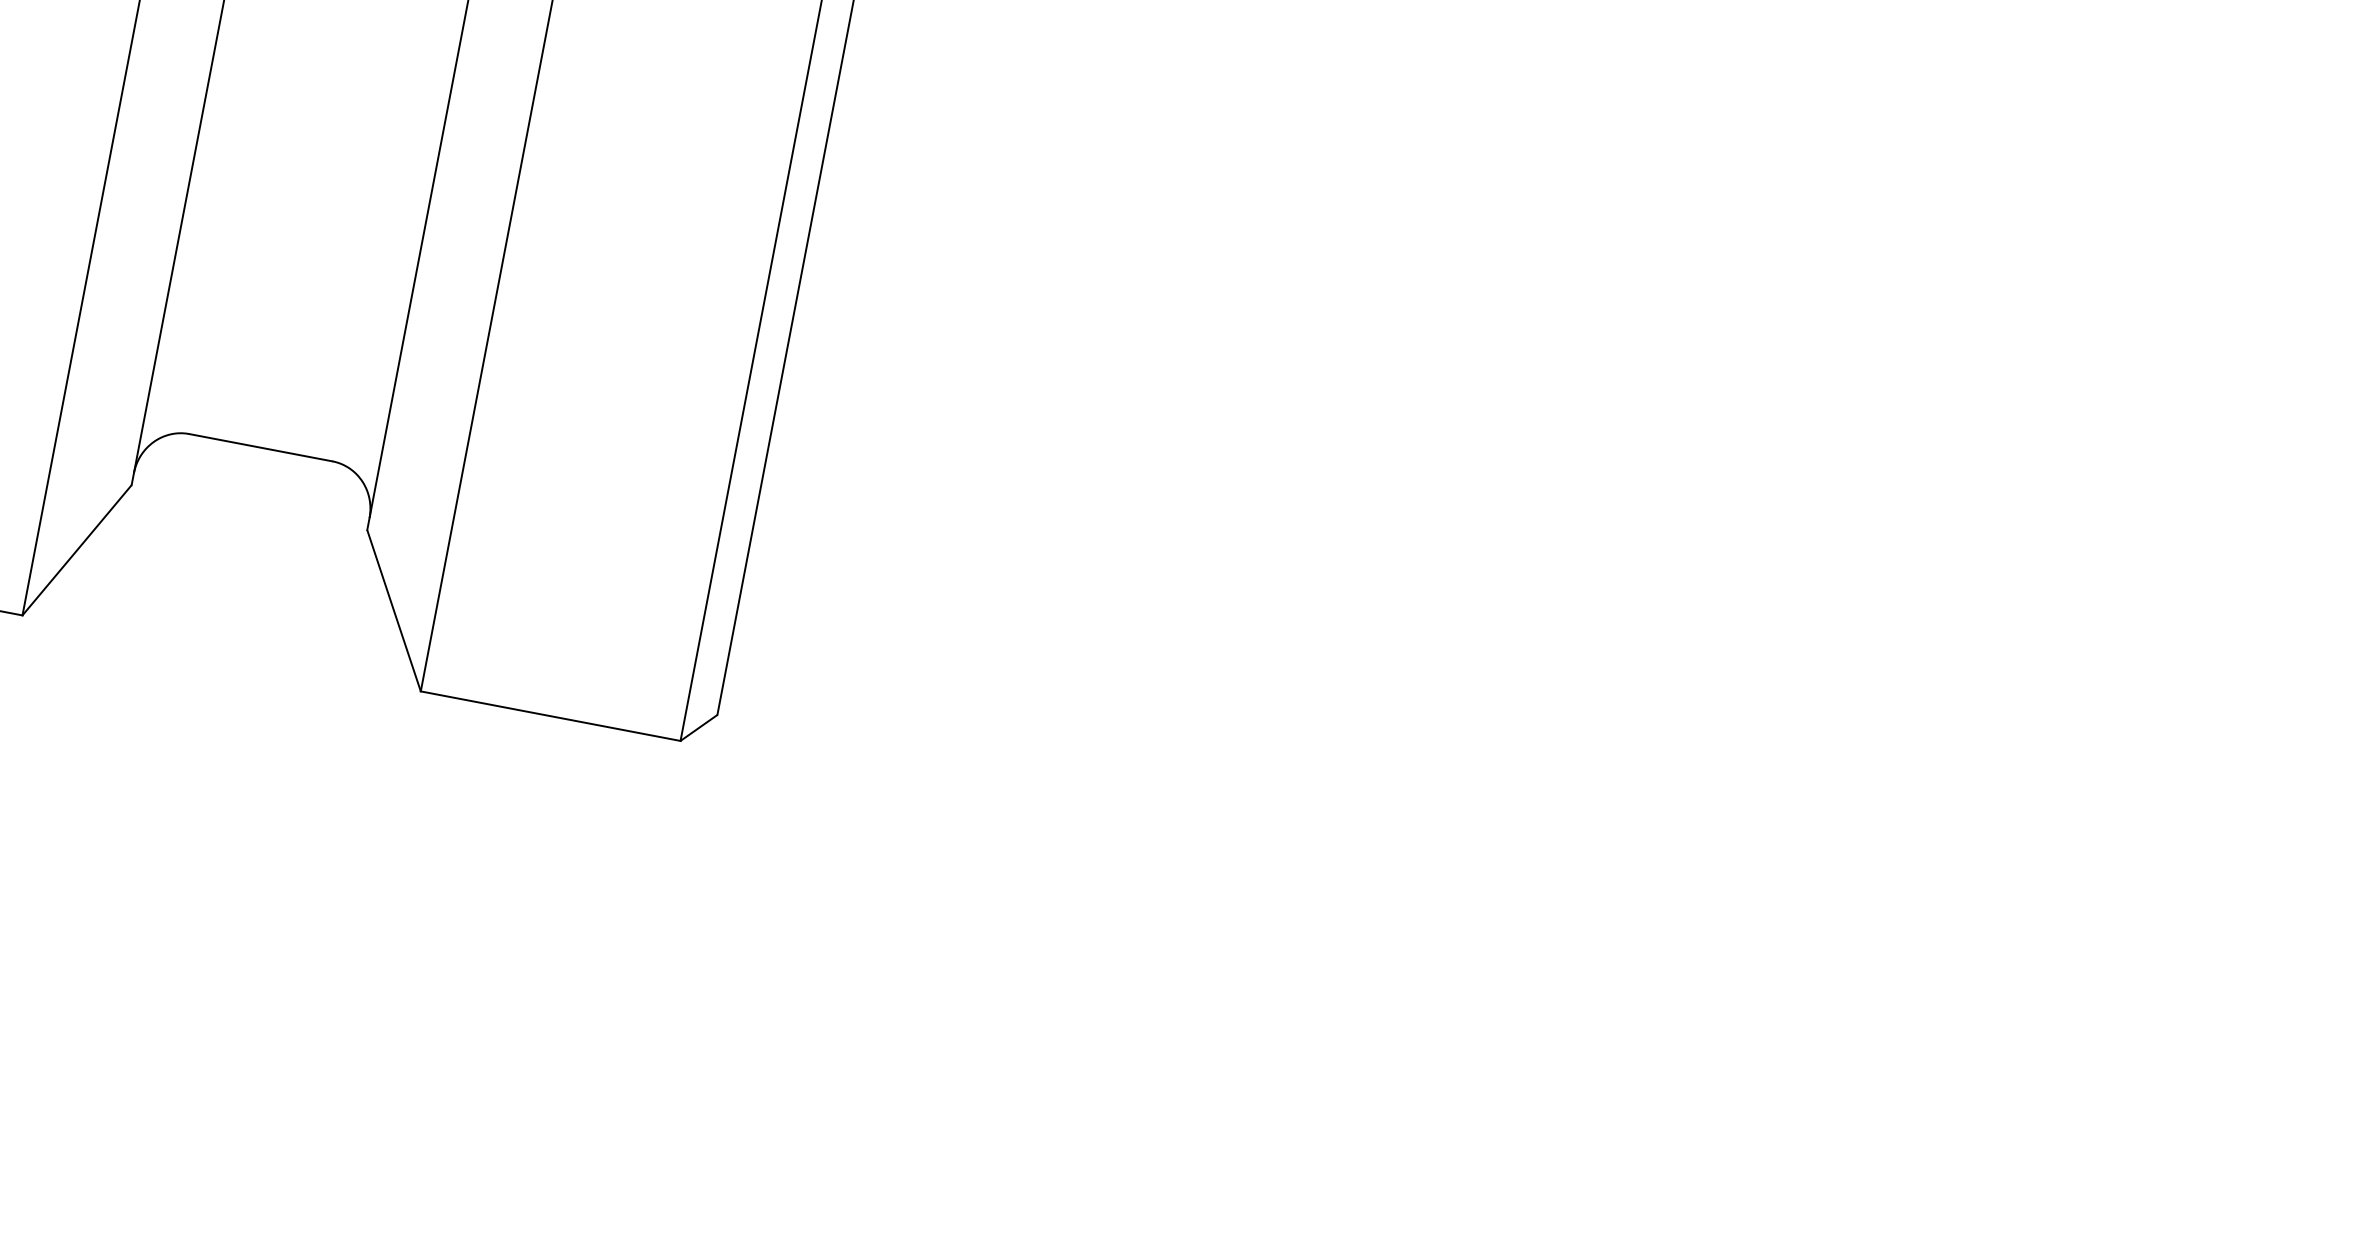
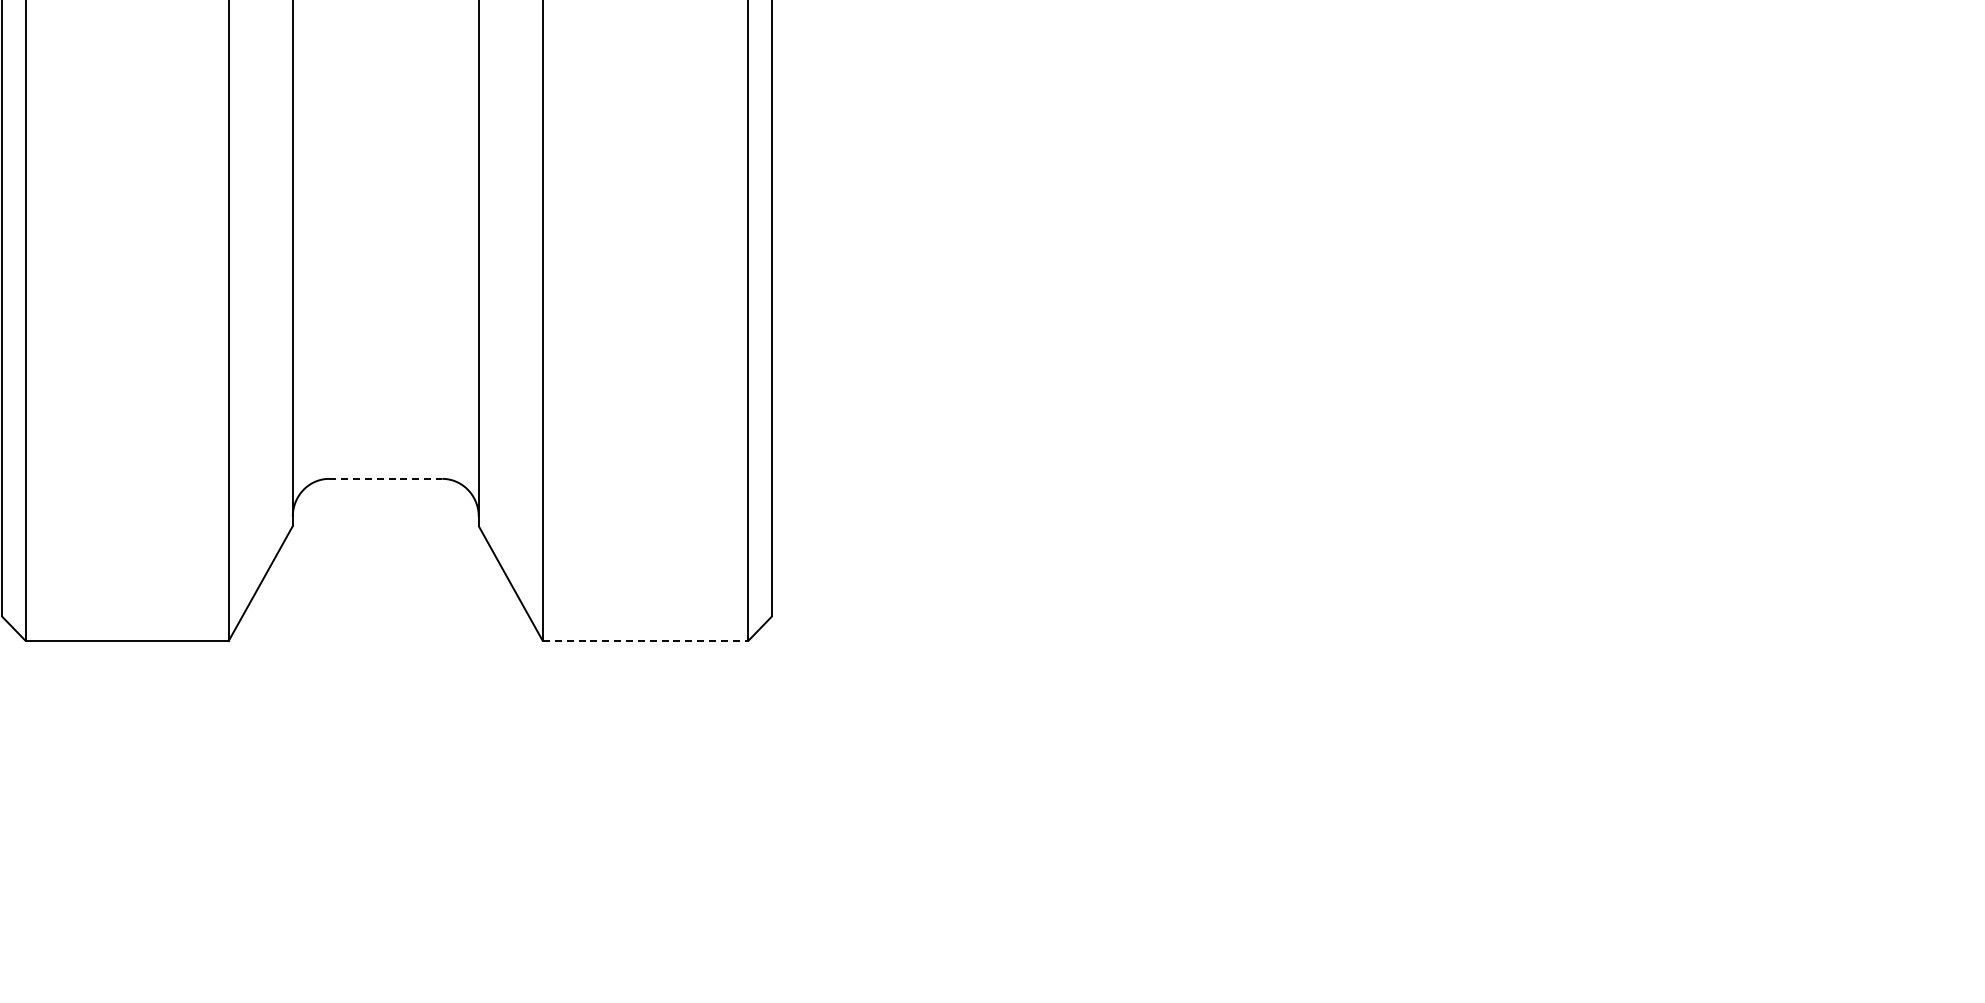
line: (260, 447) -> (385, 478), solid -> dashed
line: (550, 716) -> (645, 641), solid -> dashed

